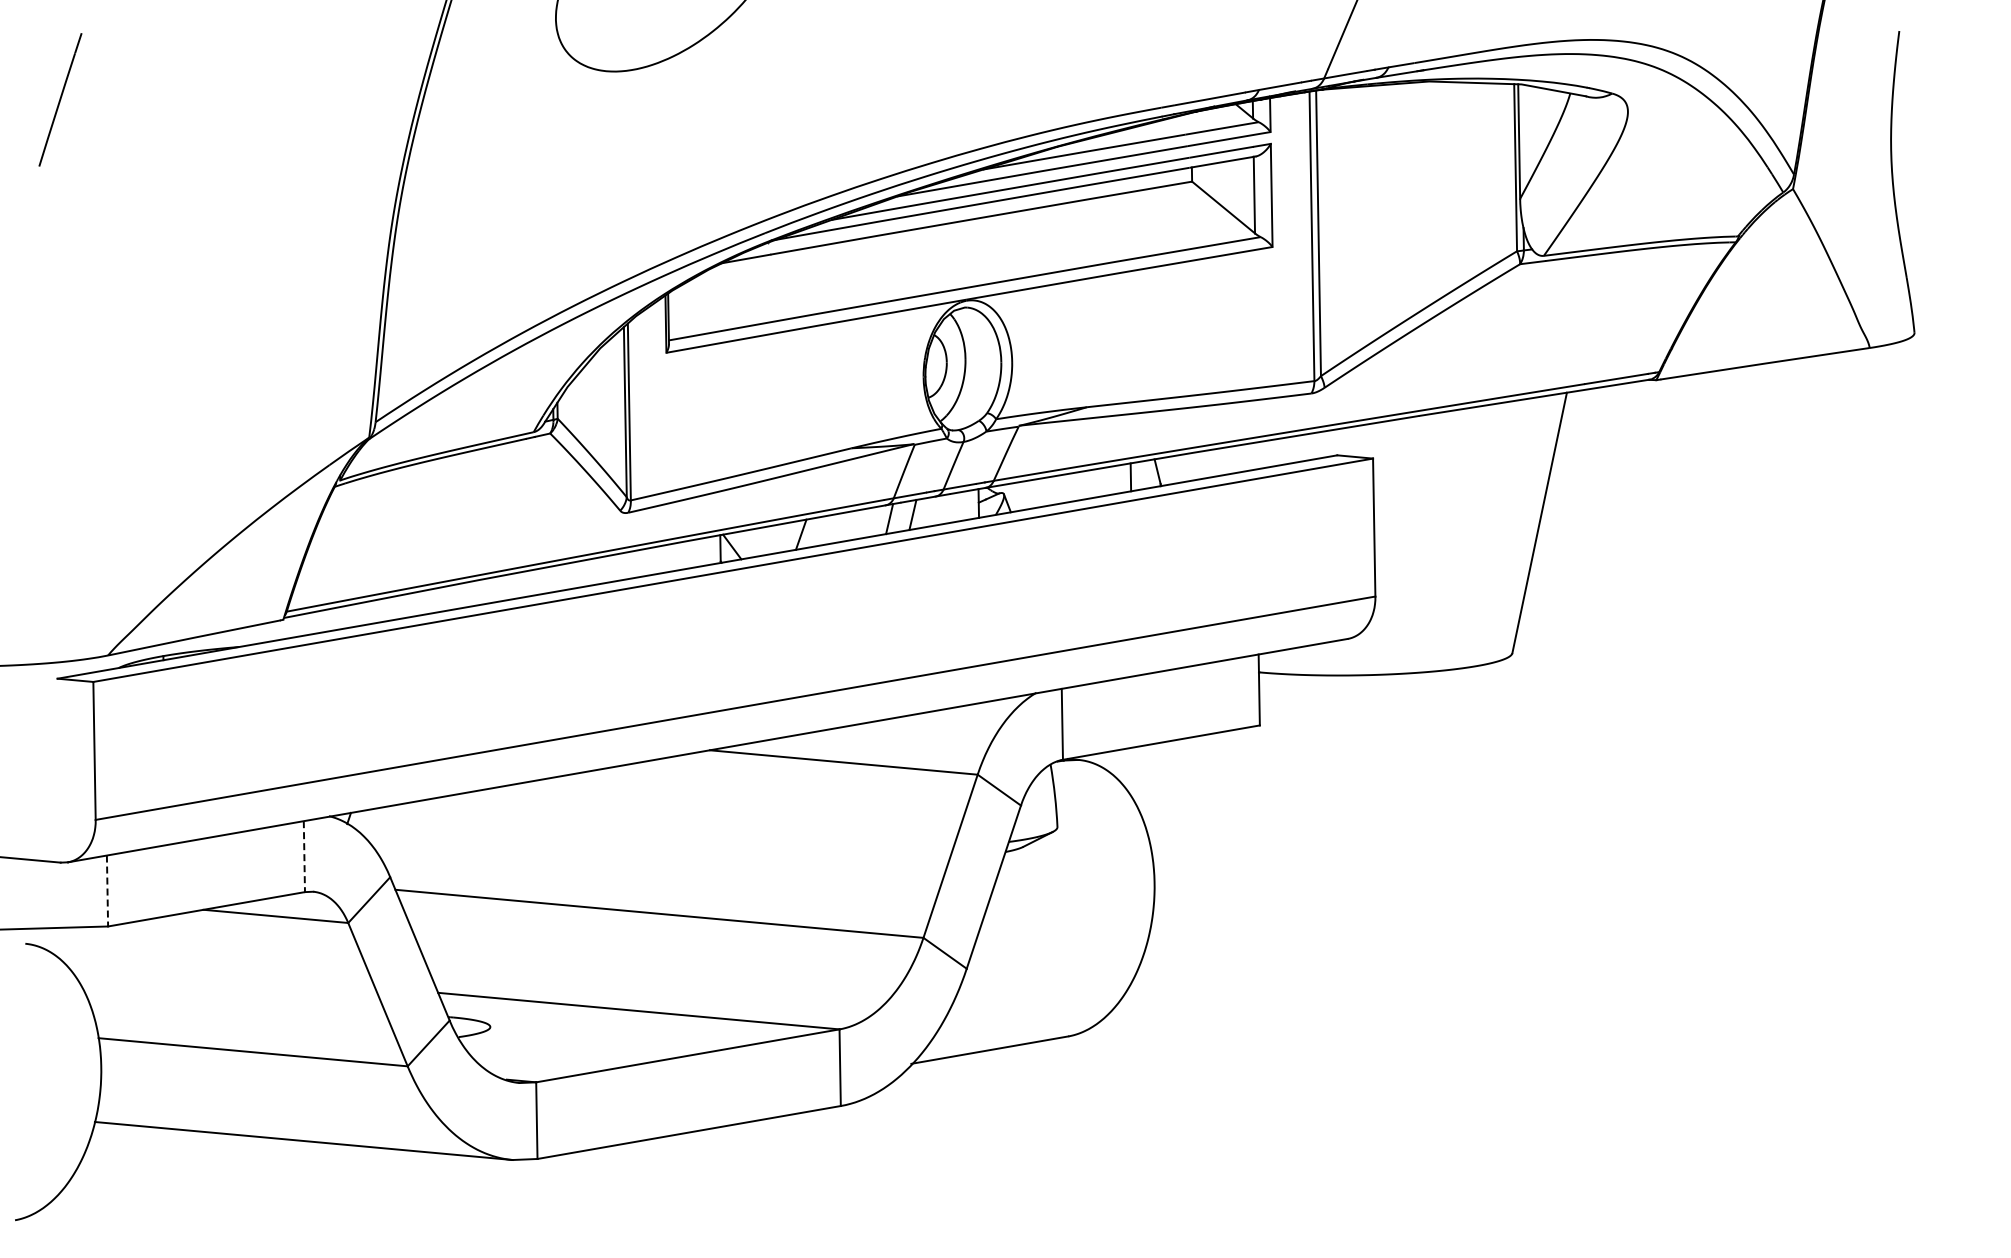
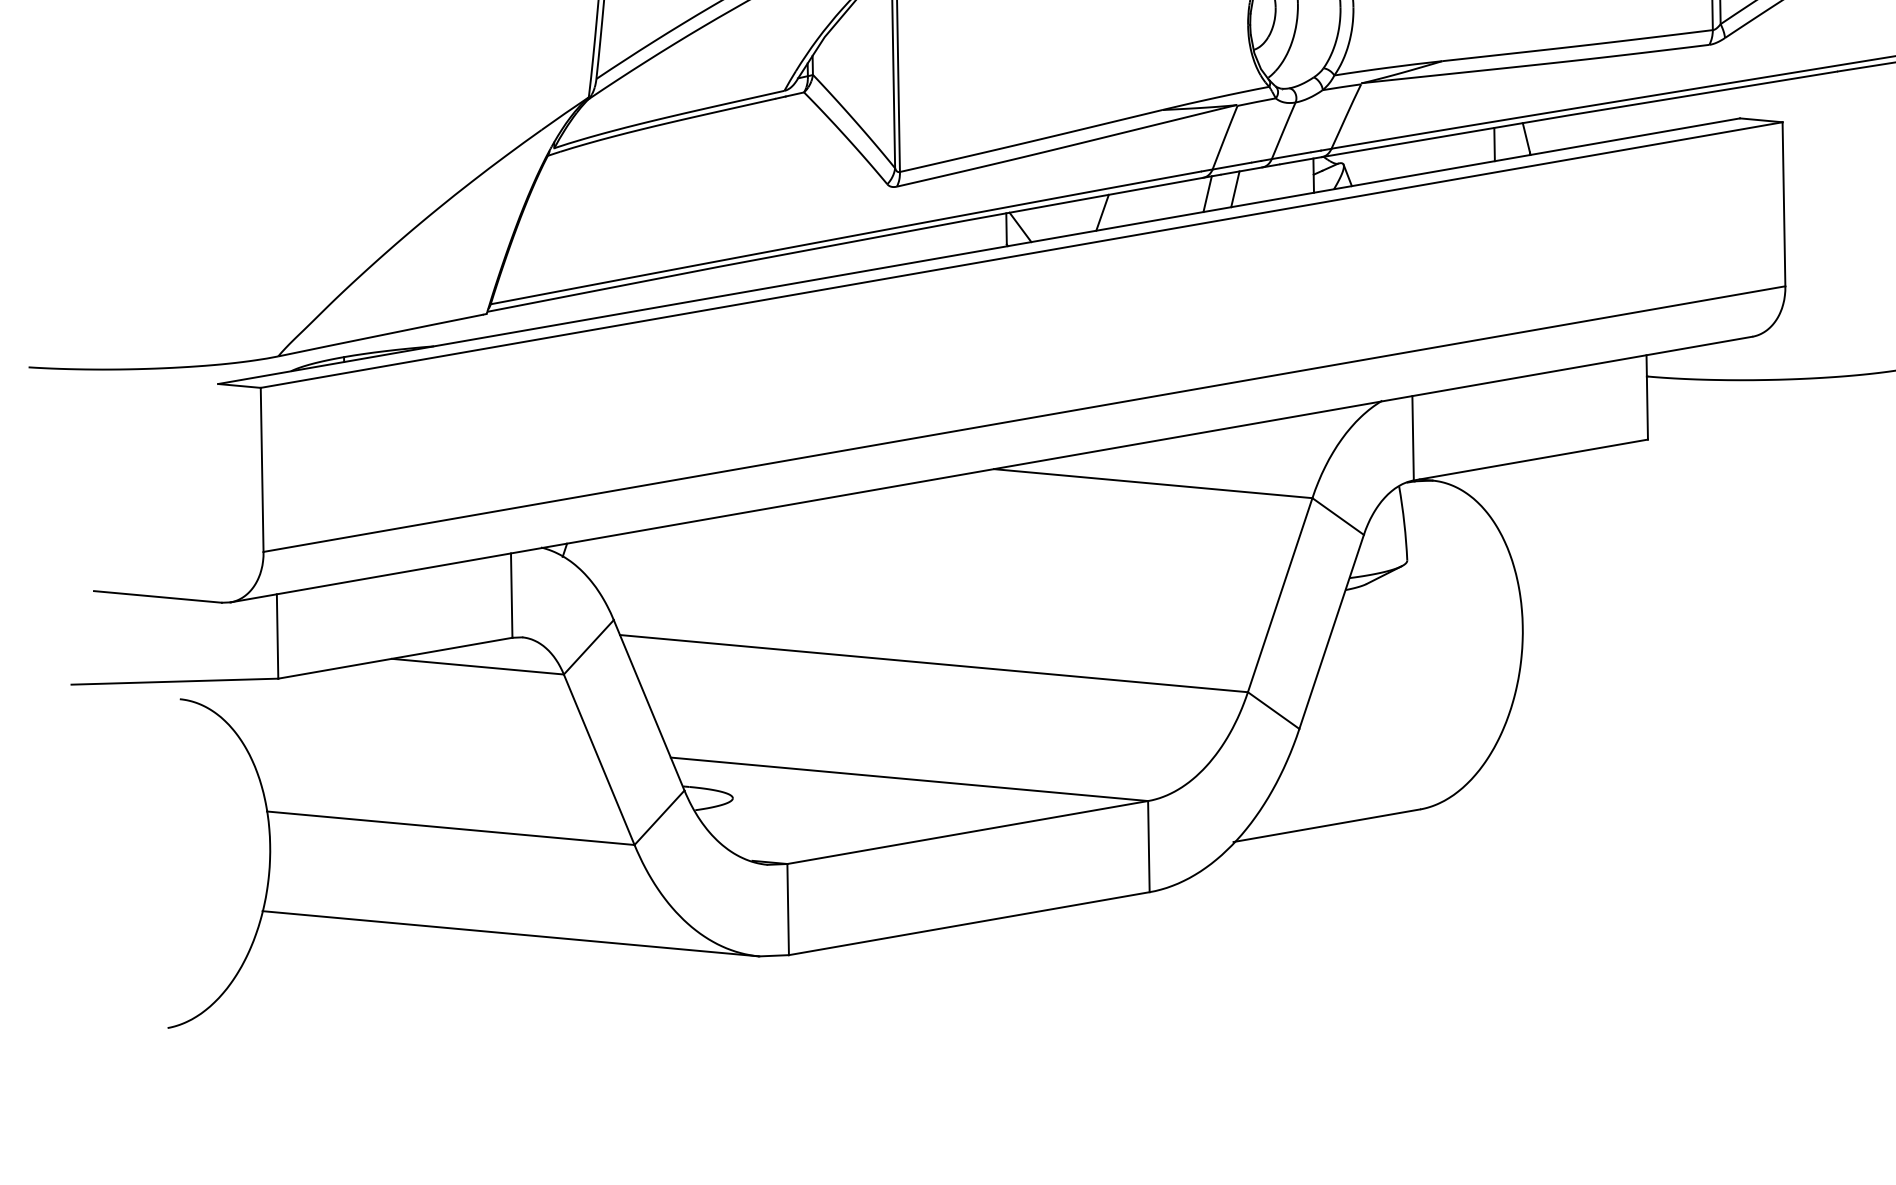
line: (304, 857) -> (511, 596), dashed -> solid
line: (107, 891) -> (277, 637), dashed -> solid

